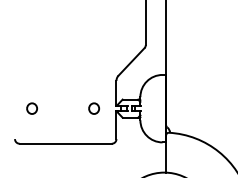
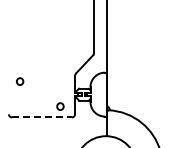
part: (32, 108) -> (20, 81), moved
part: (94, 108) -> (60, 106), moved
line: (65, 143) -> (41, 117), solid -> dashed

